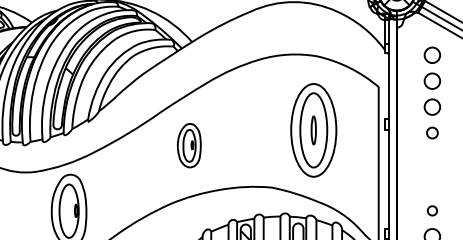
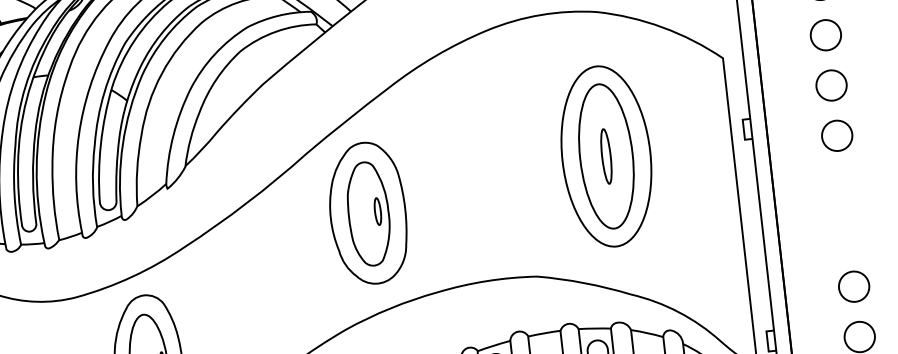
circle: (432, 132) -> (837, 134), size x1.43
part: (189, 145) -> (368, 212), size x1.67
circle: (432, 210) -> (854, 286), size x1.67

